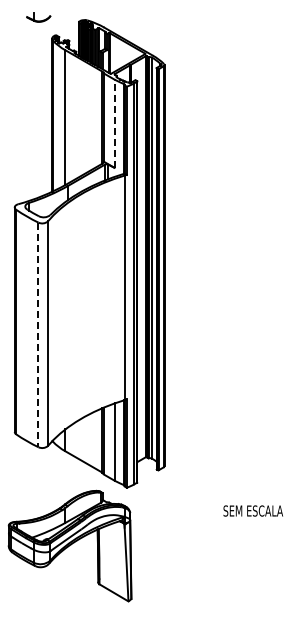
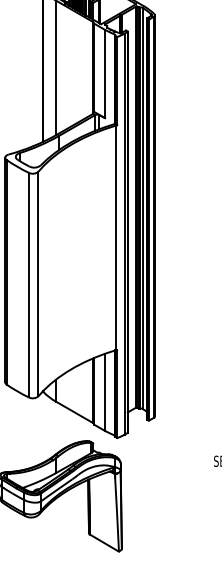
line: (114, 123) -> (105, 73), dashed -> solid
line: (38, 335) -> (29, 285), dashed -> solid

